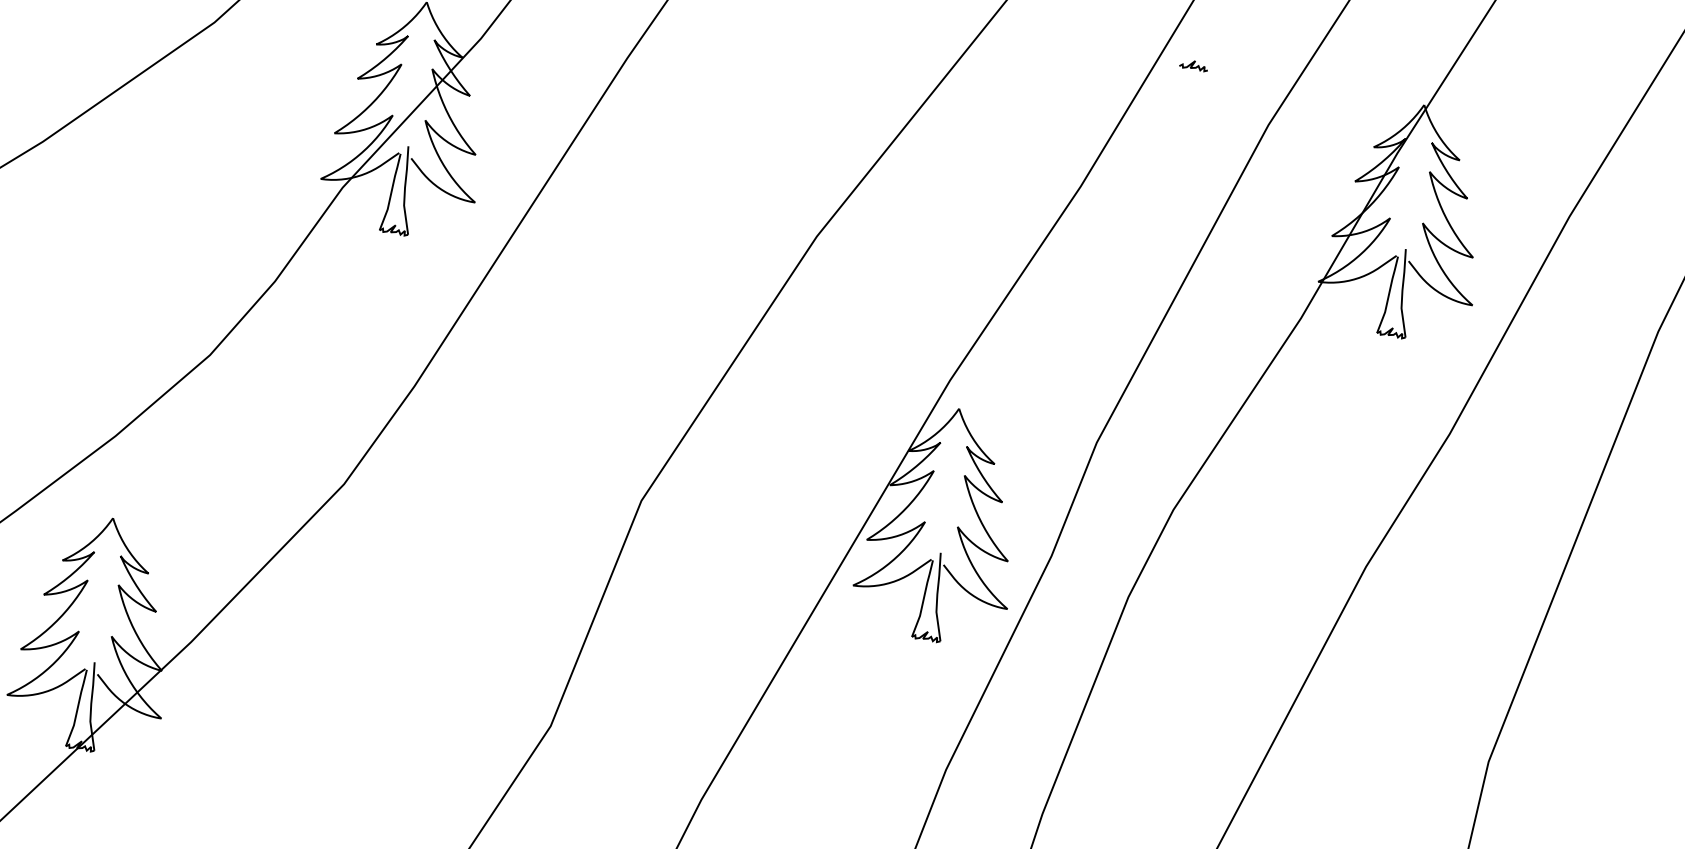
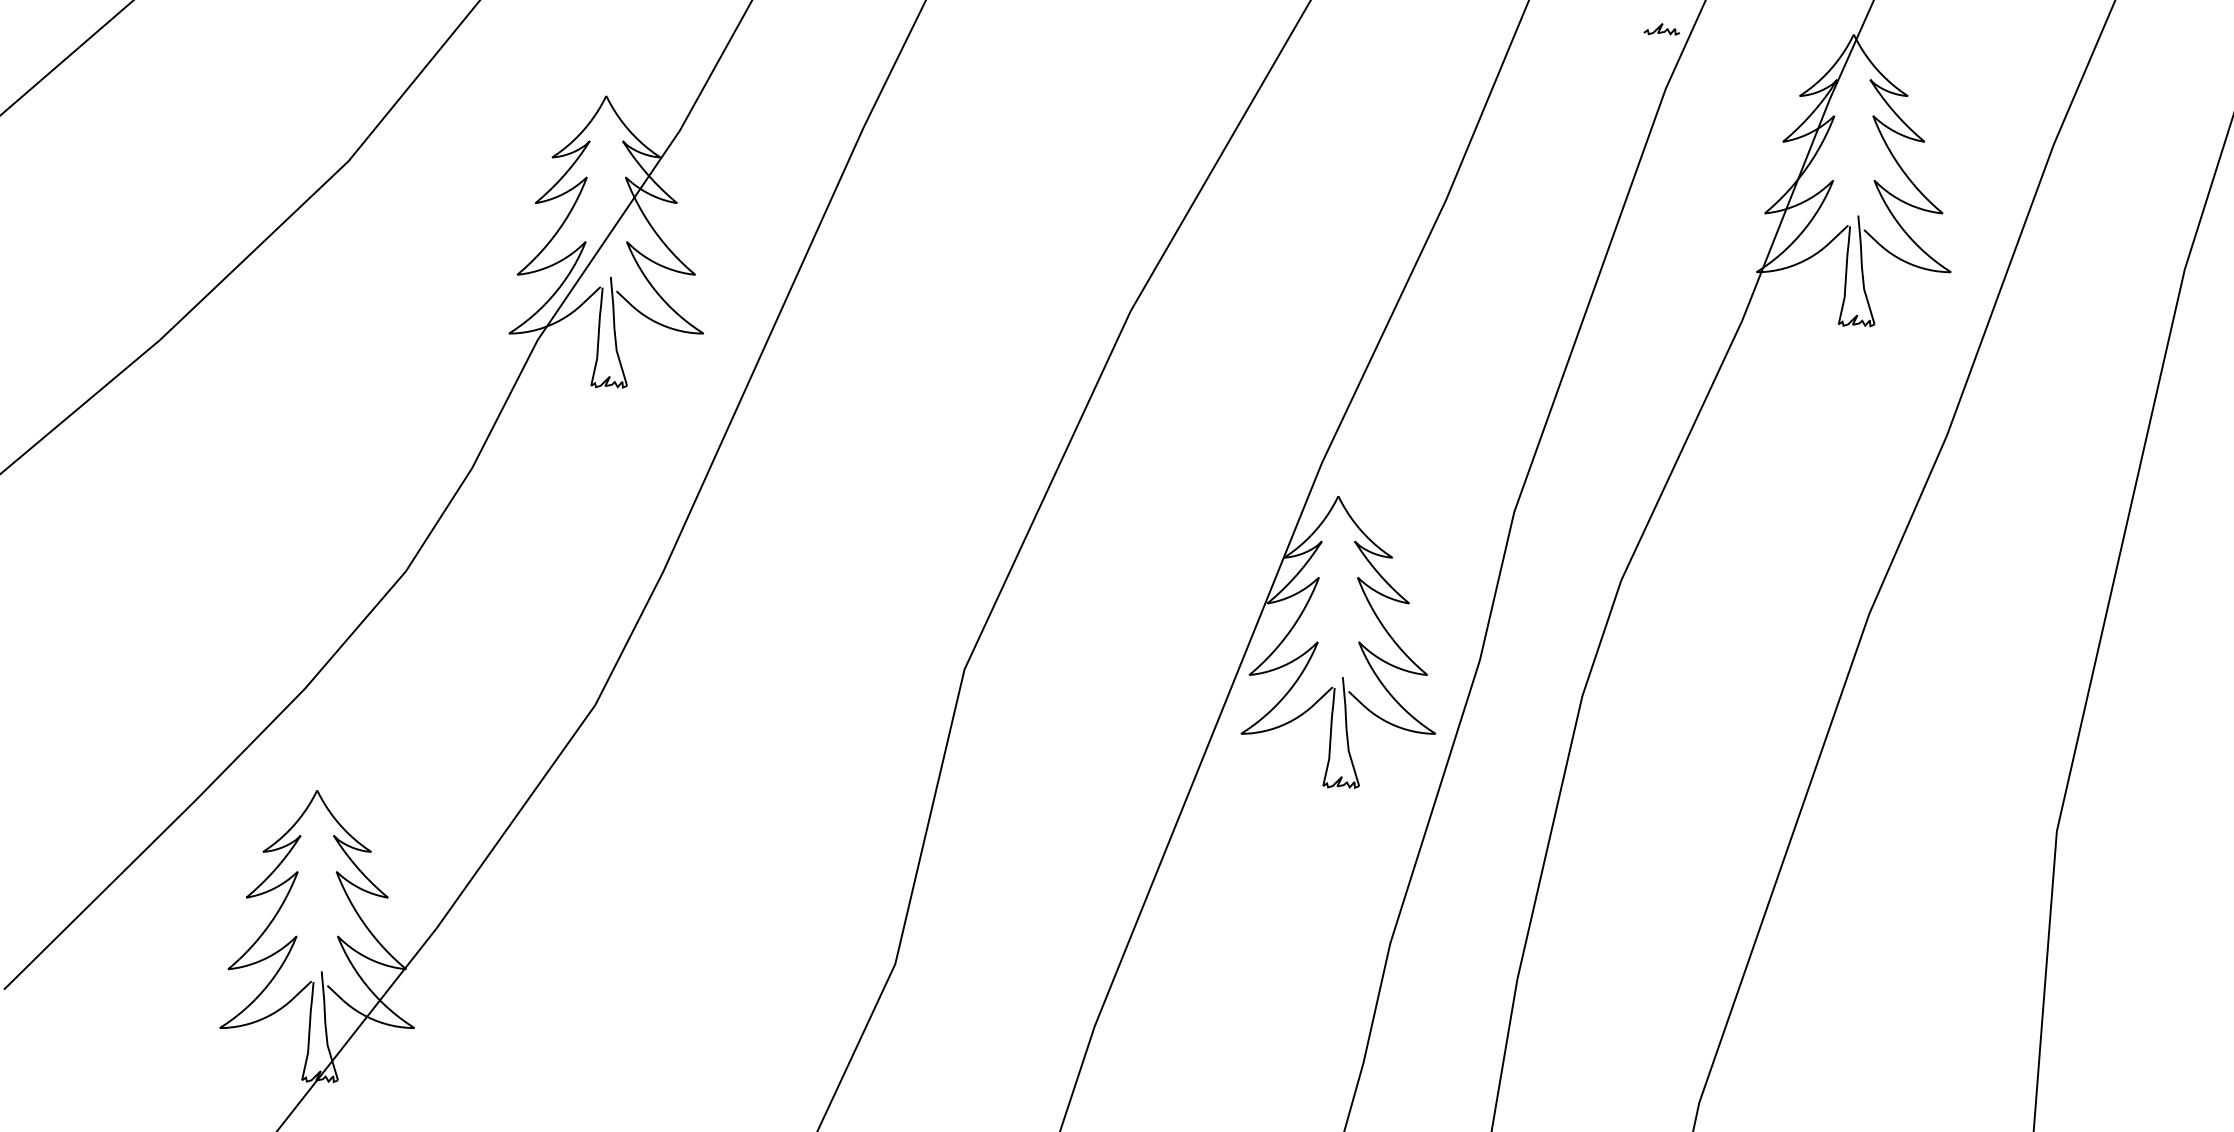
curve: (1193, 64) -> (1661, 28), moved

